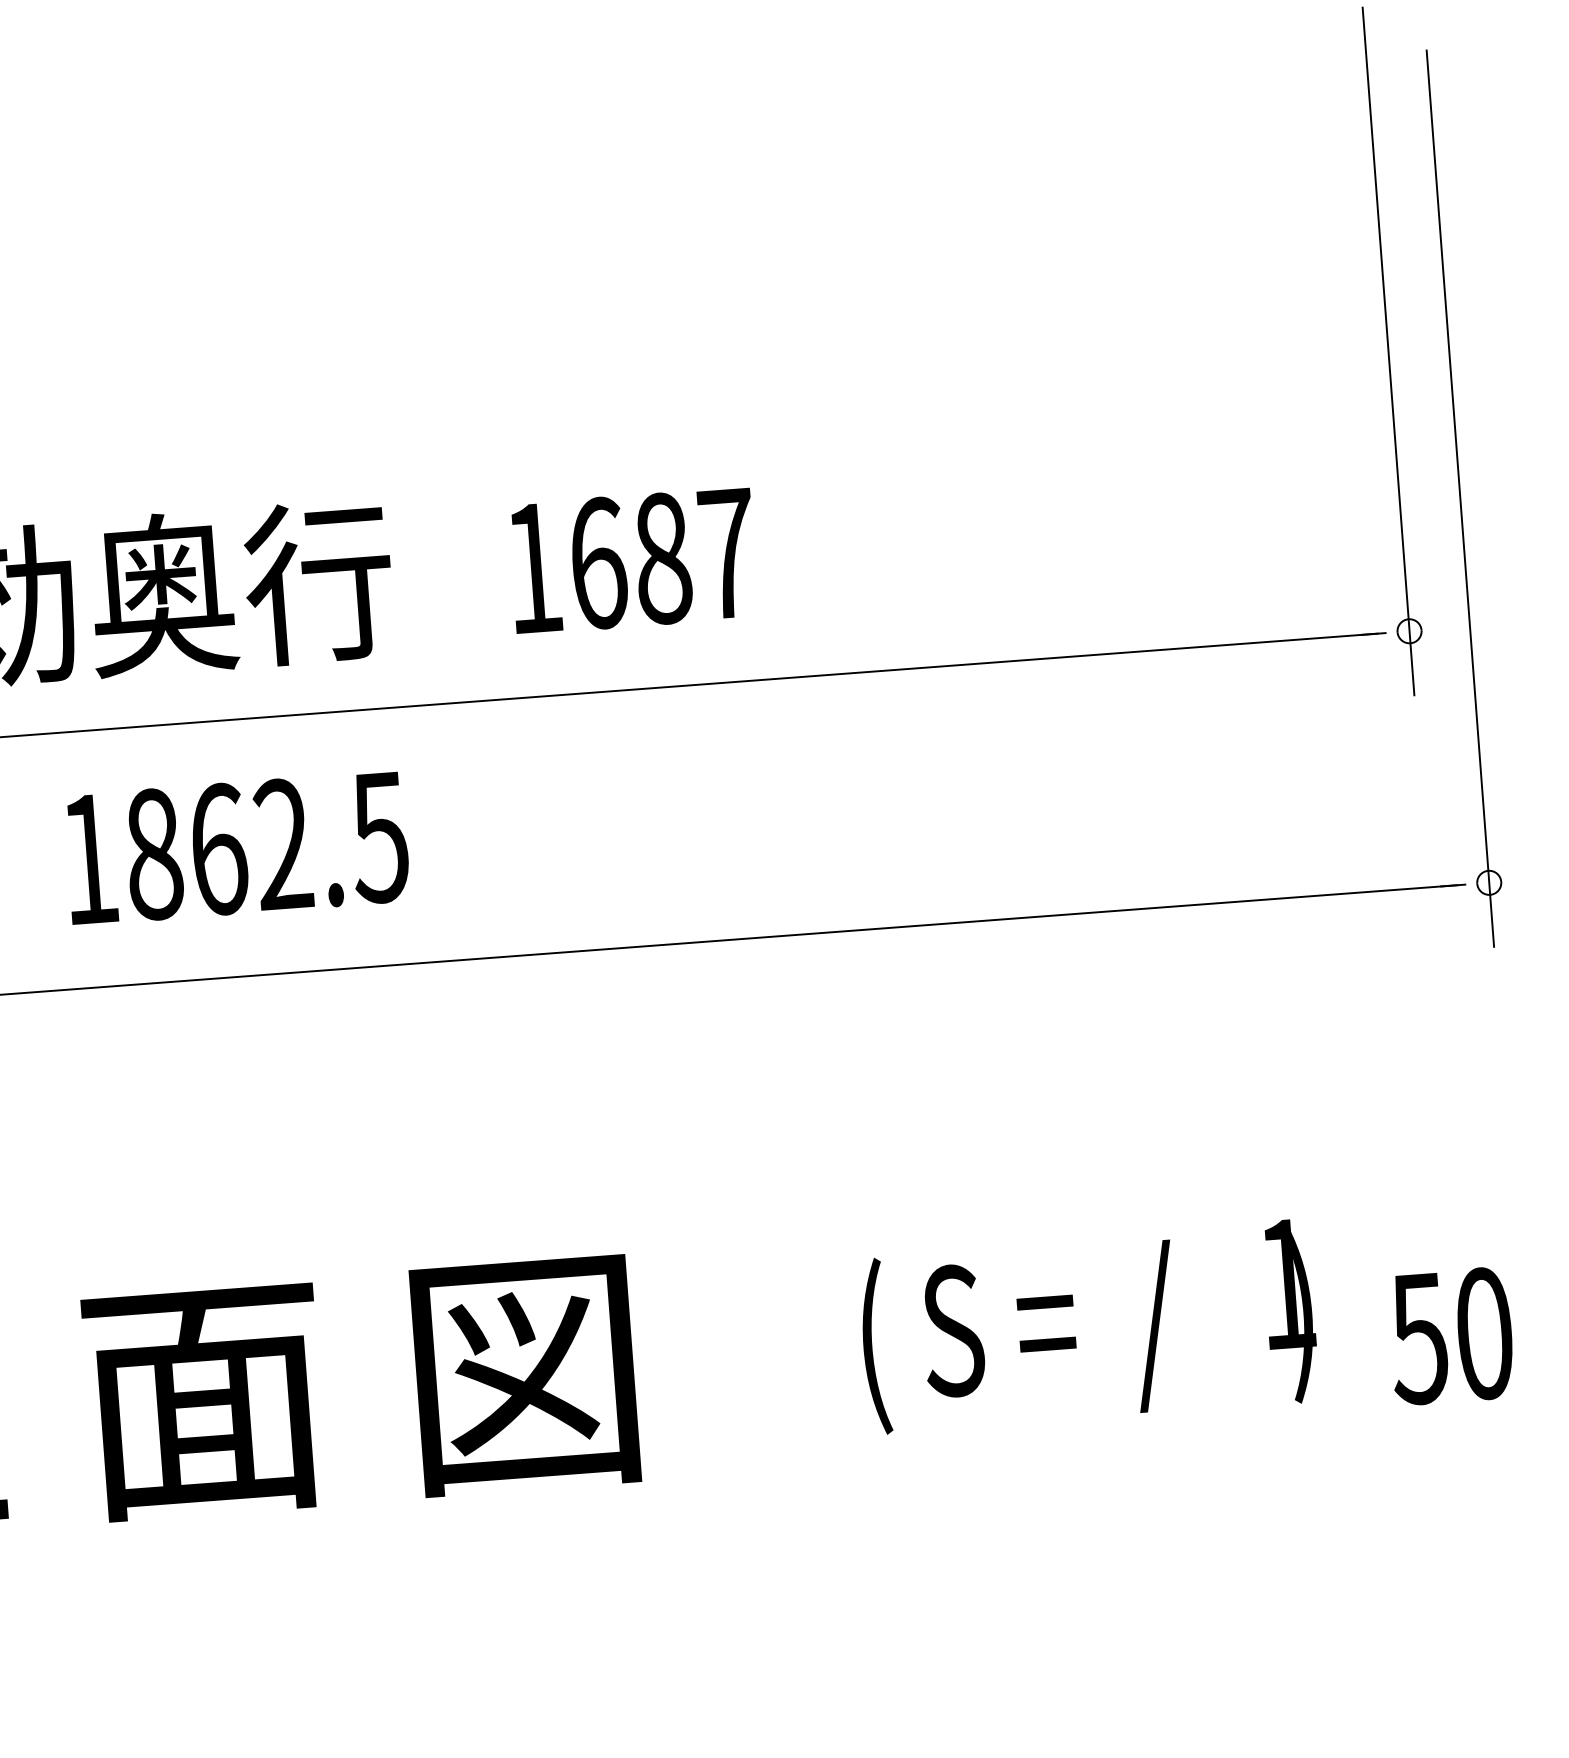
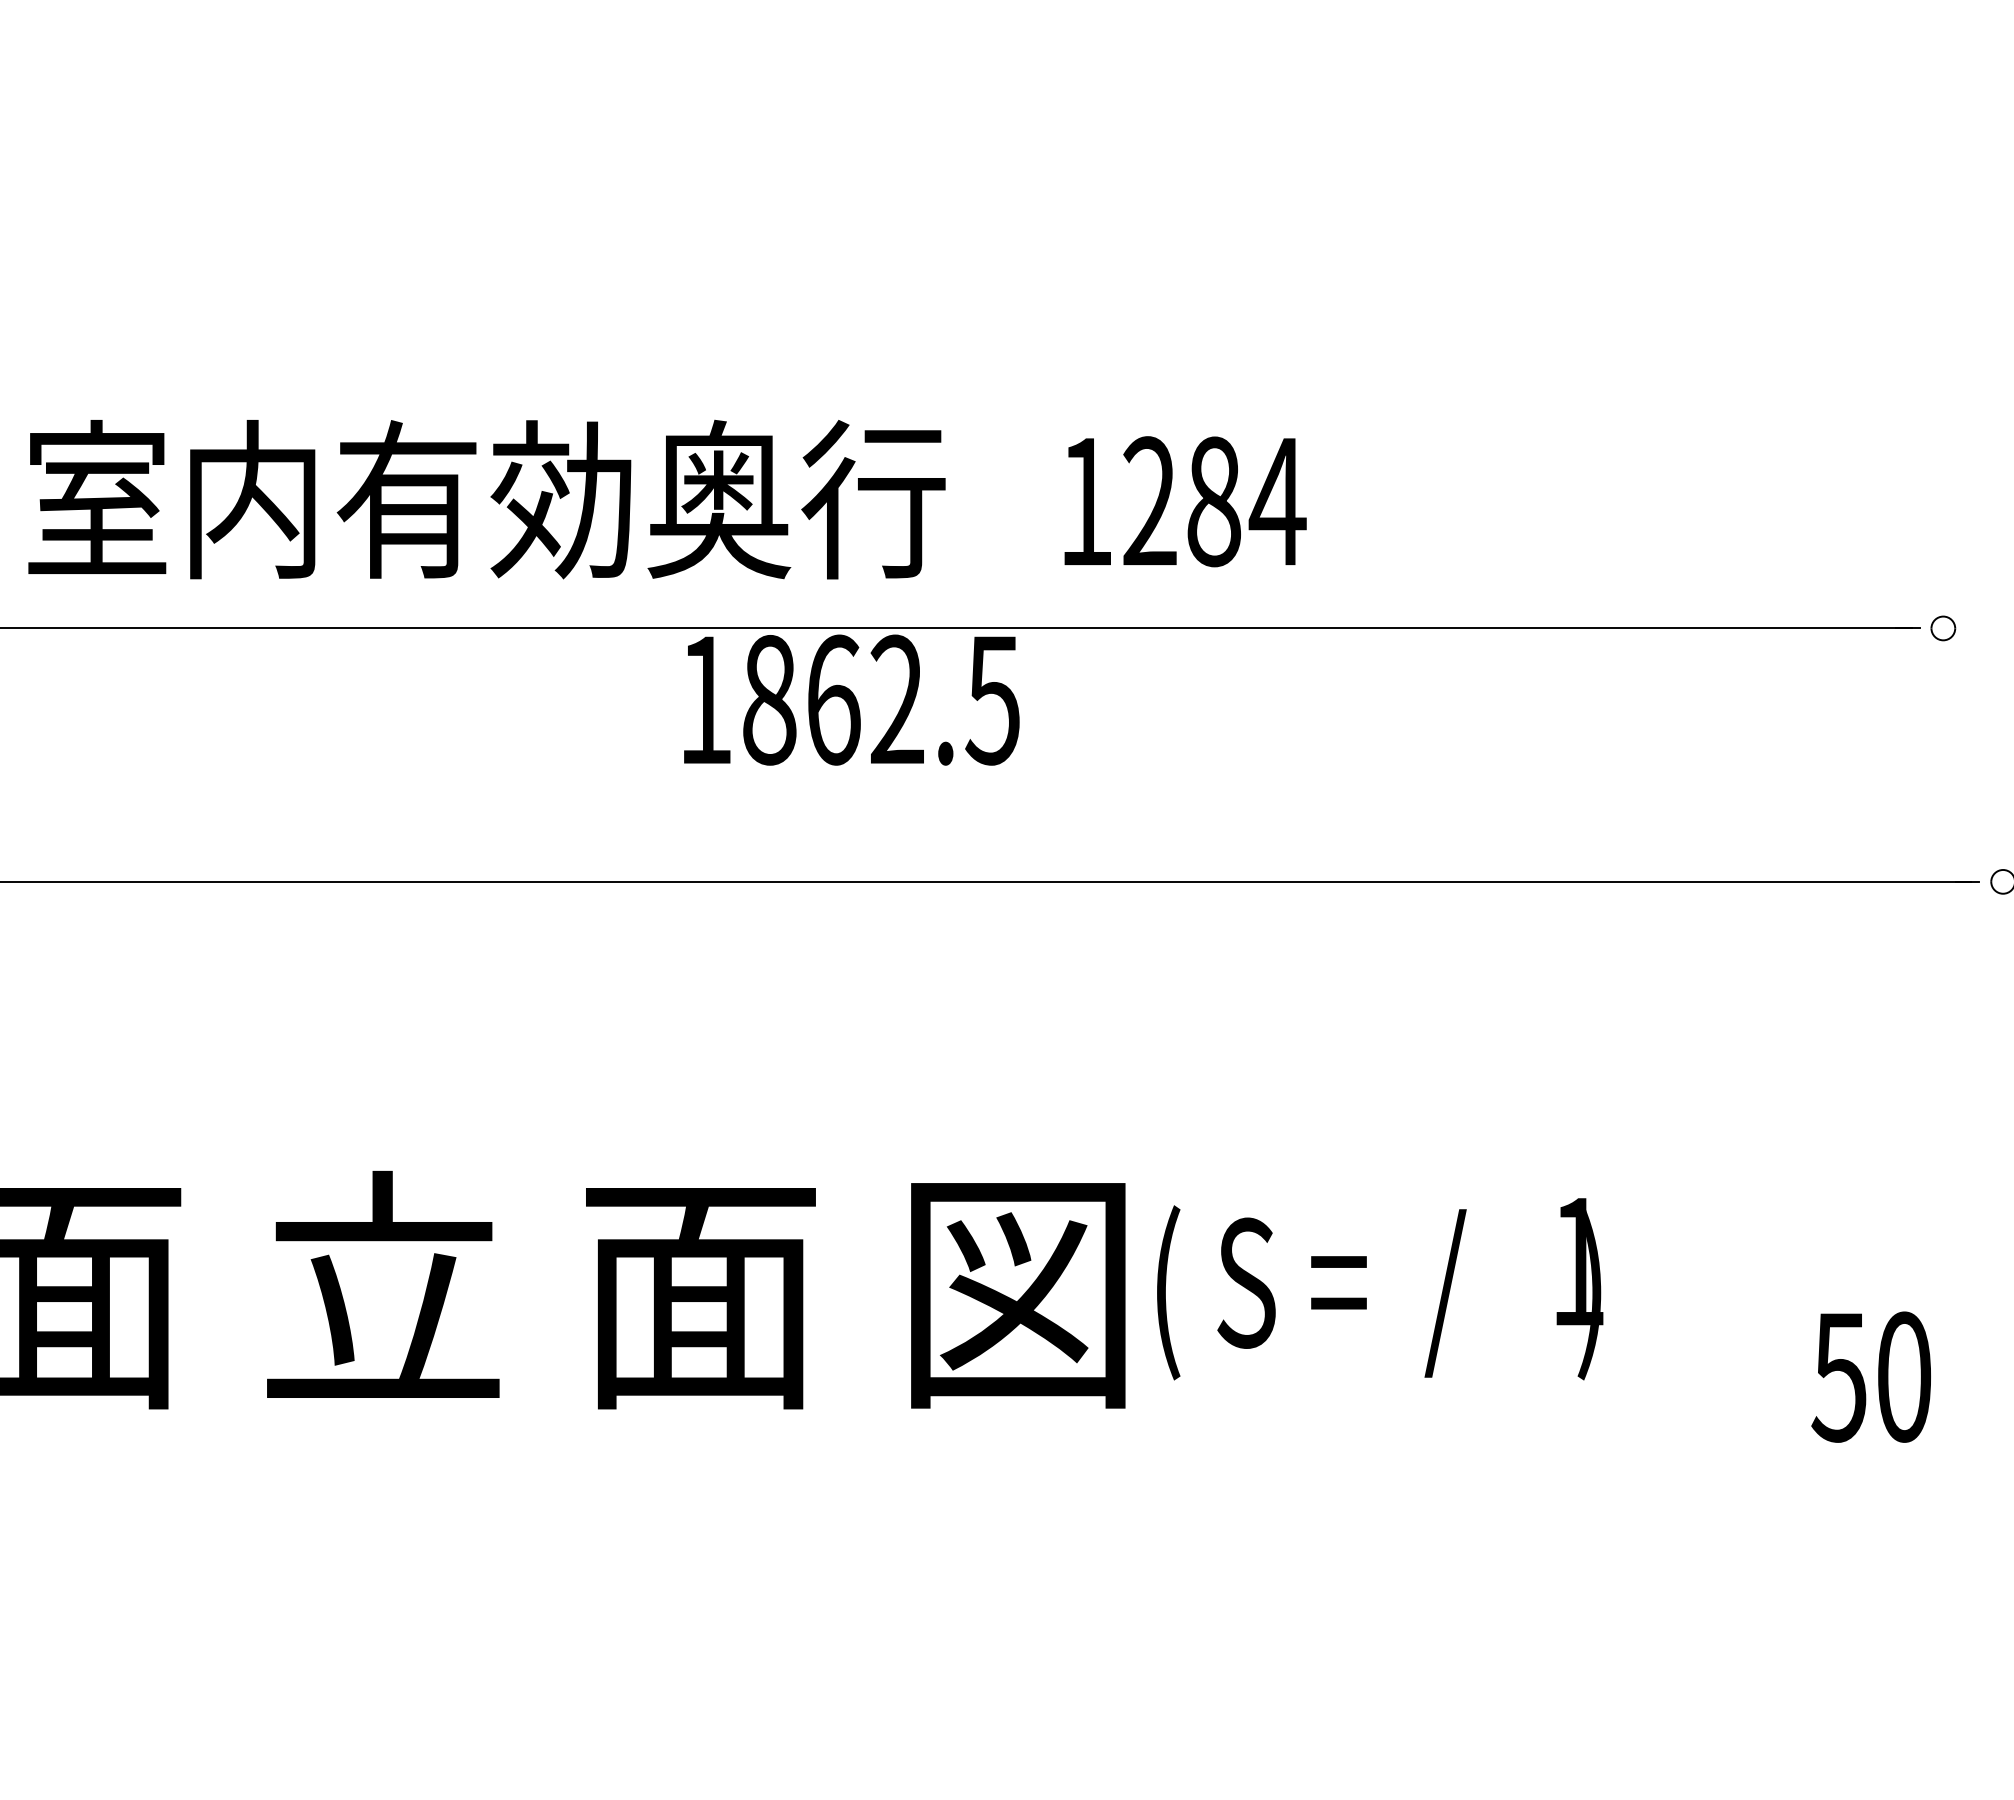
line: (1388, 351) -> (1943, 351), removed
line: (1460, 498) -> (2003, 501), removed
text: (663, 558) -> (1214, 501), 1687 -> 1284
text: (236, 847) -> (851, 699), moved
text: (1089, 1327) -> (1380, 1289), moved
text: (1450, 1335) -> (1870, 1376), moved

